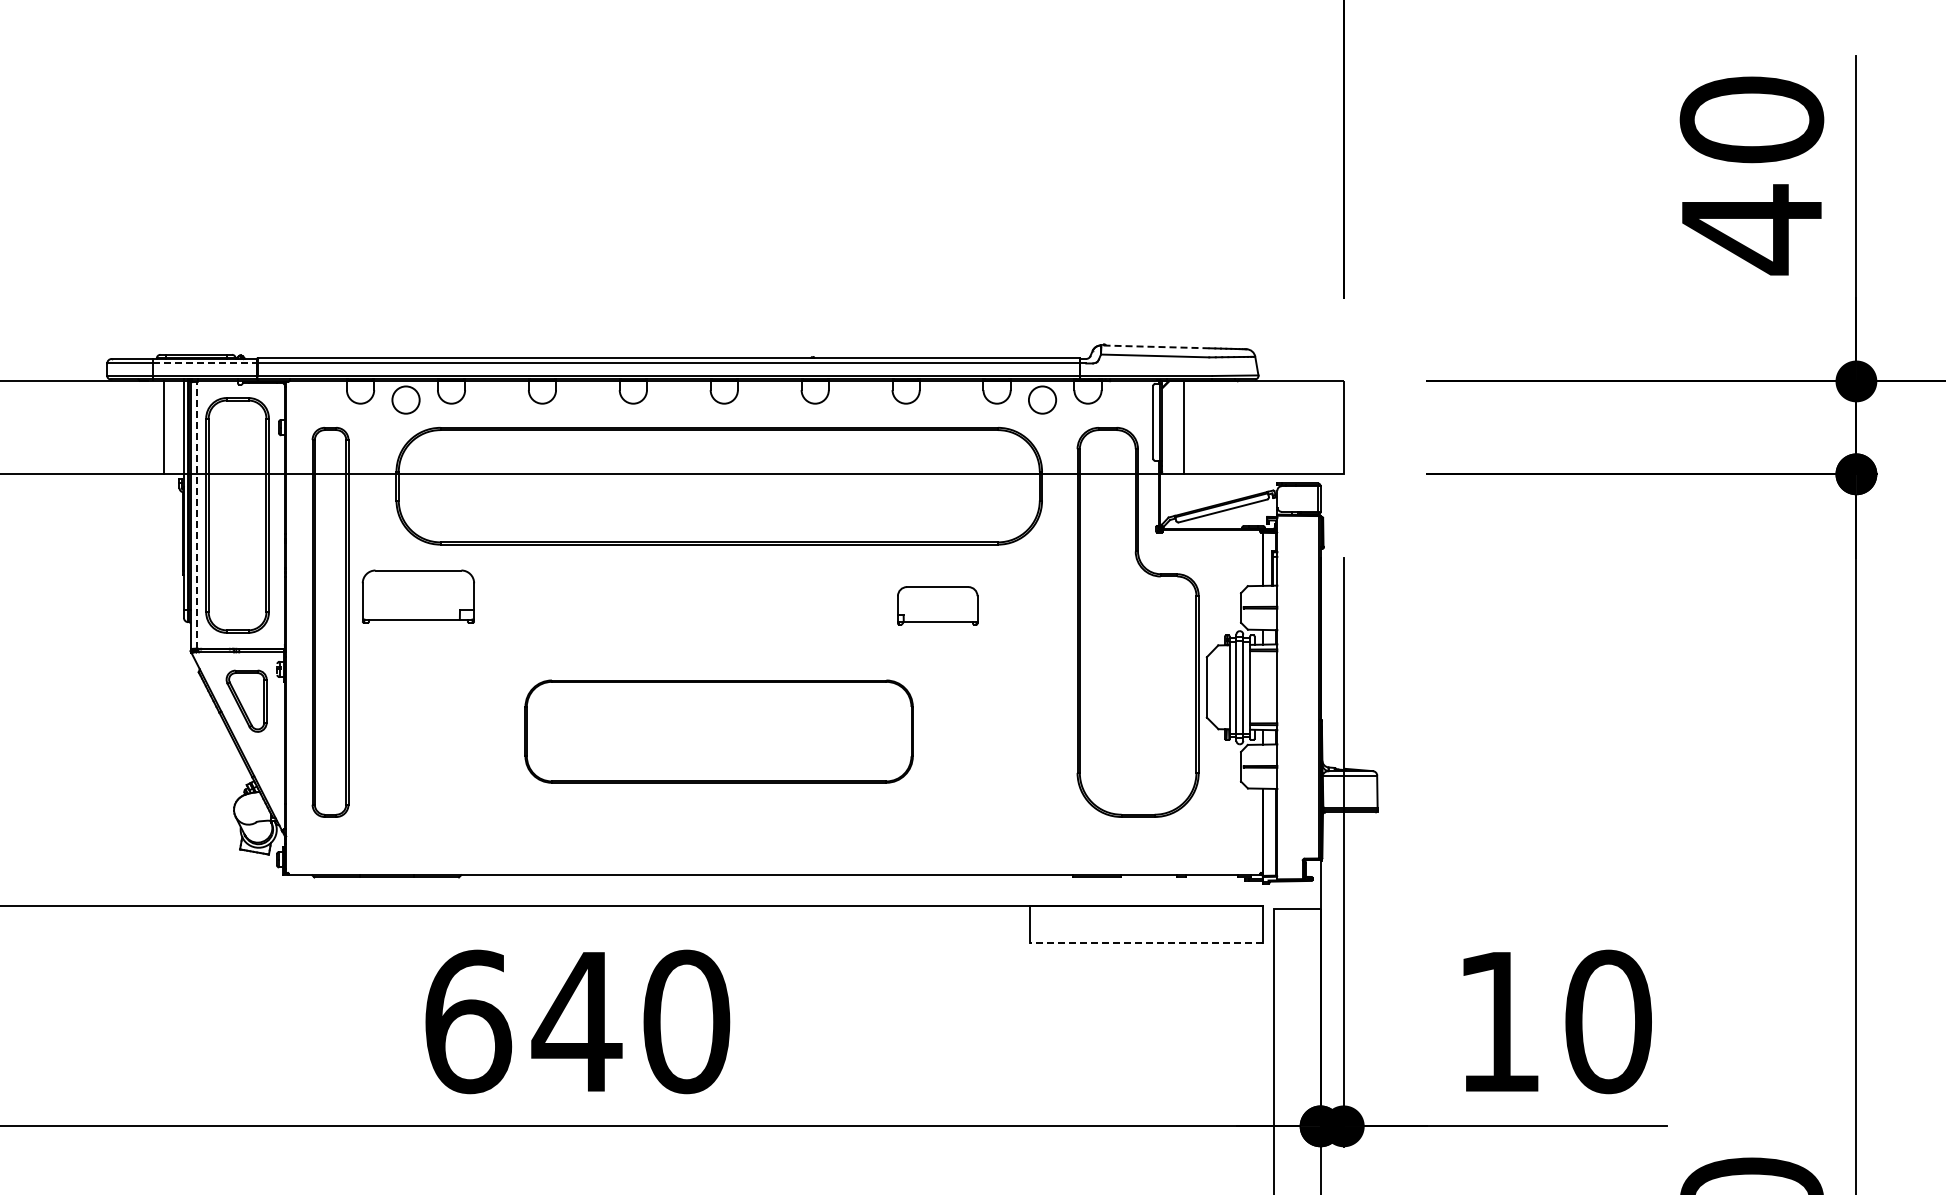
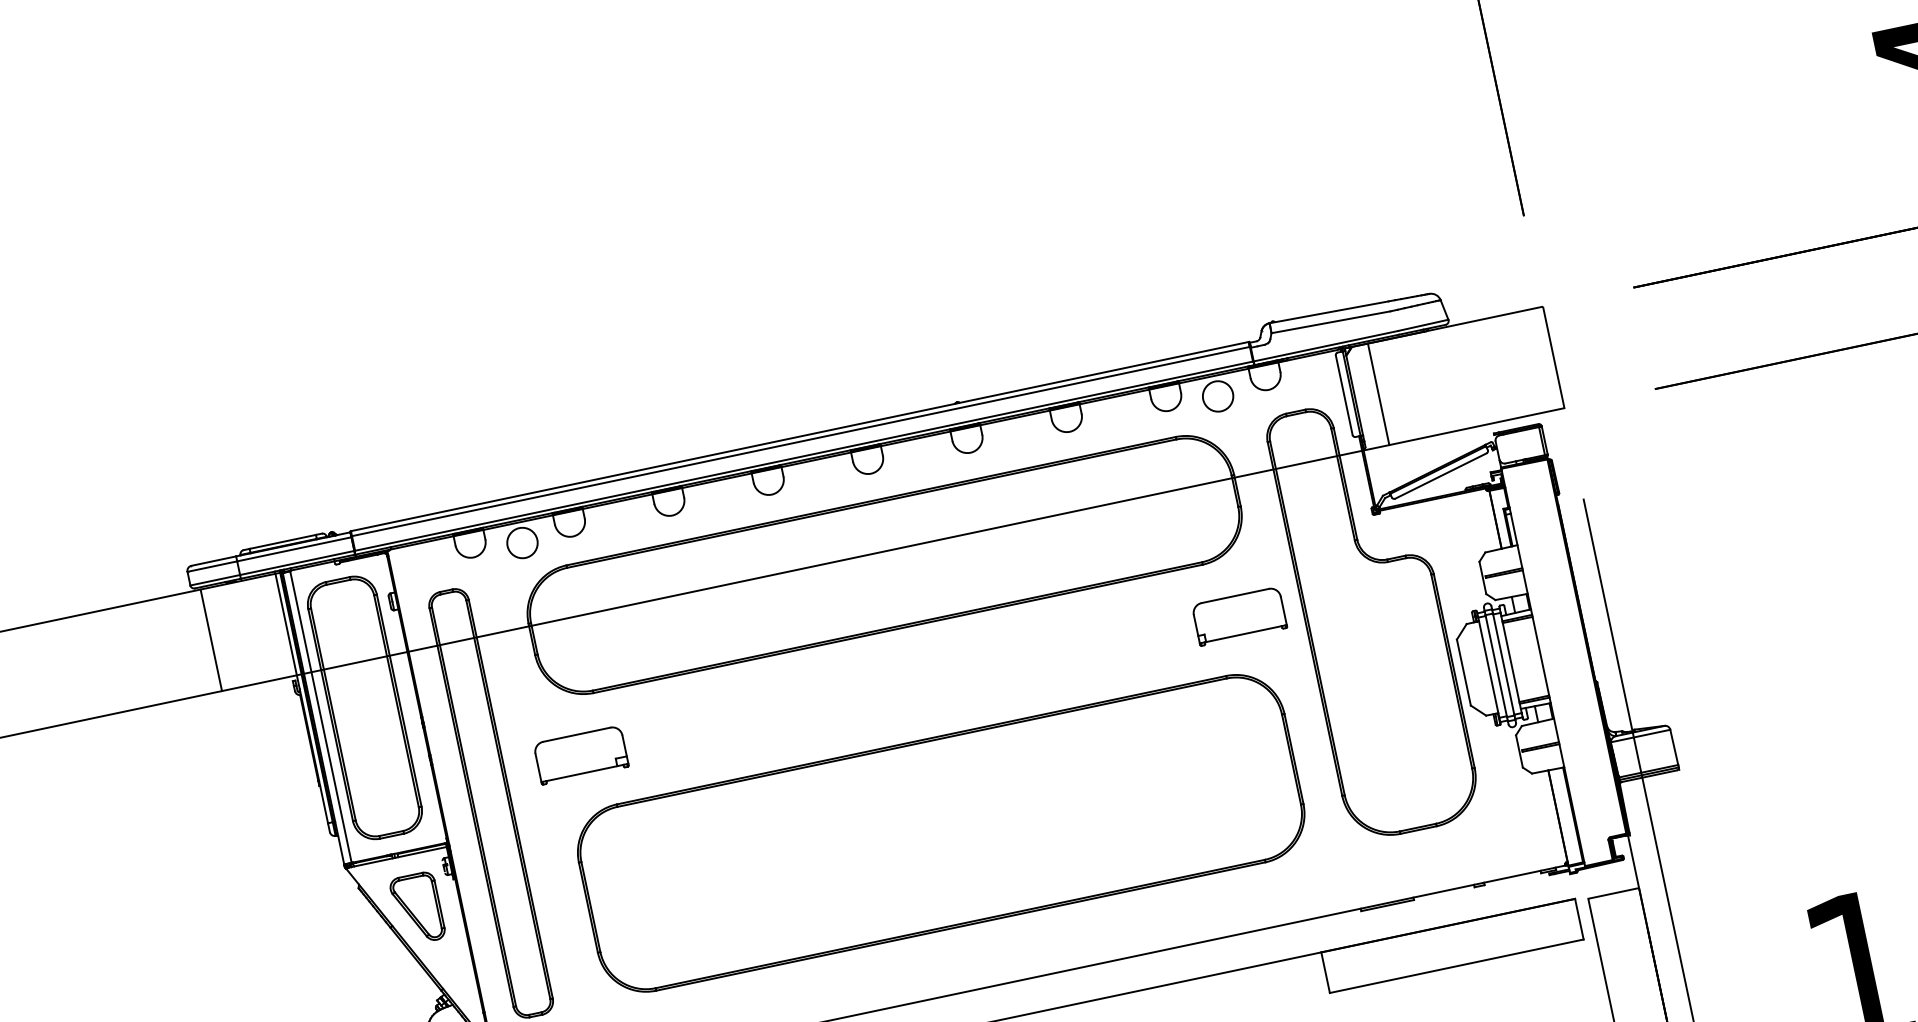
line: (1154, 346) -> (1328, 312), dashed -> solid
line: (205, 363) -> (294, 549), dashed -> solid
line: (164, 427) -> (211, 639), moved
line: (197, 514) -> (320, 716), dashed -> solid
part: (417, 596) -> (580, 755), size x0.71
part: (937, 605) -> (1239, 616), moved
part: (718, 731) -> (940, 833), size x1.67
line: (1145, 943) -> (1455, 966), dashed -> solid

